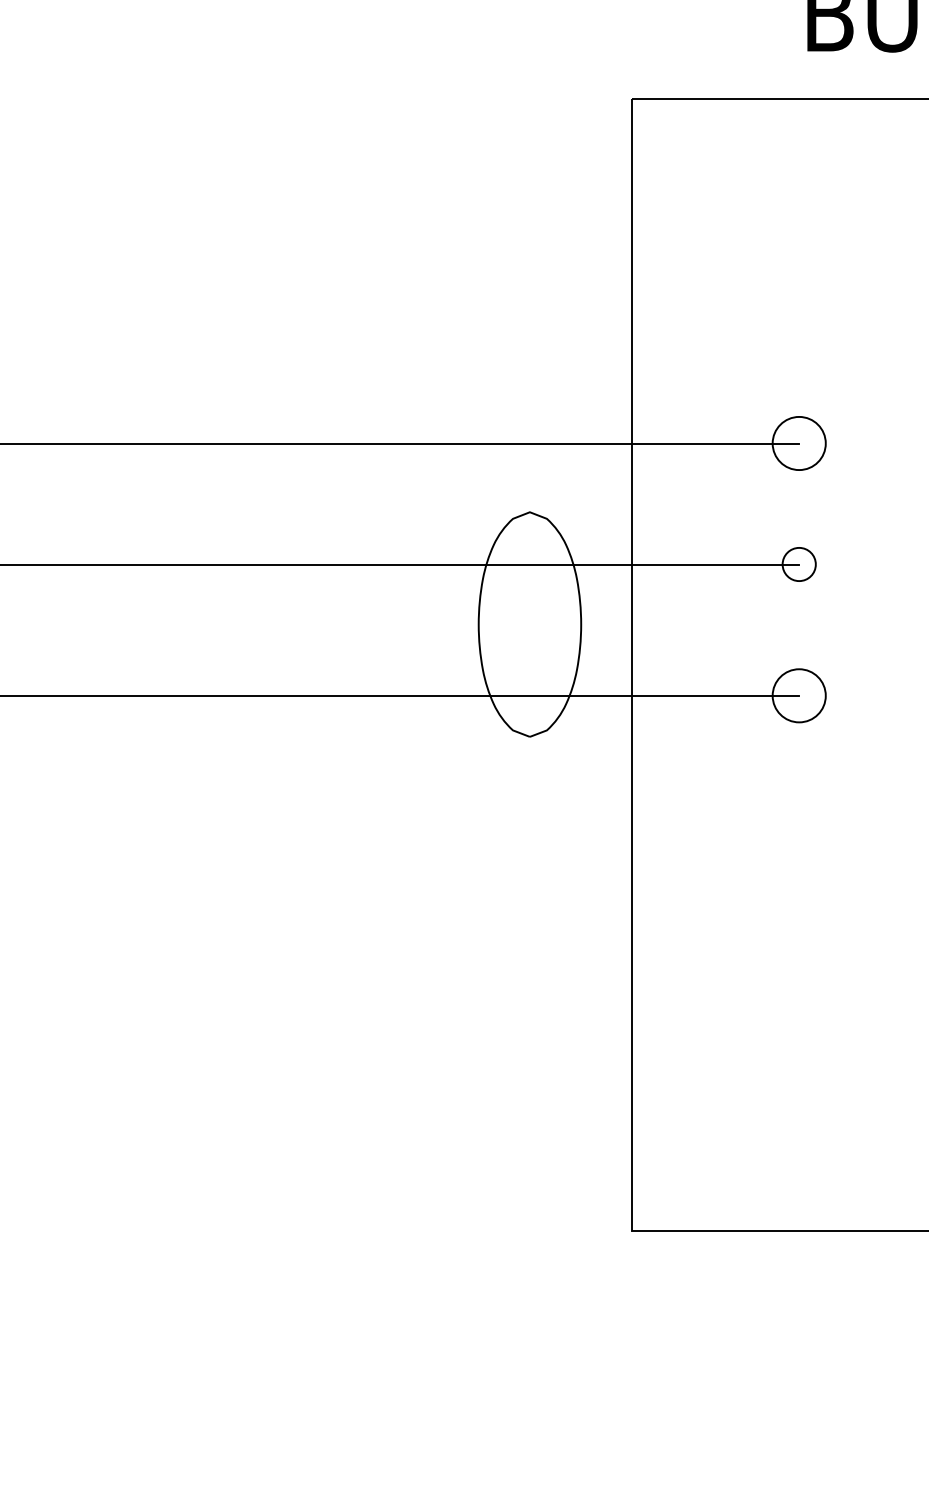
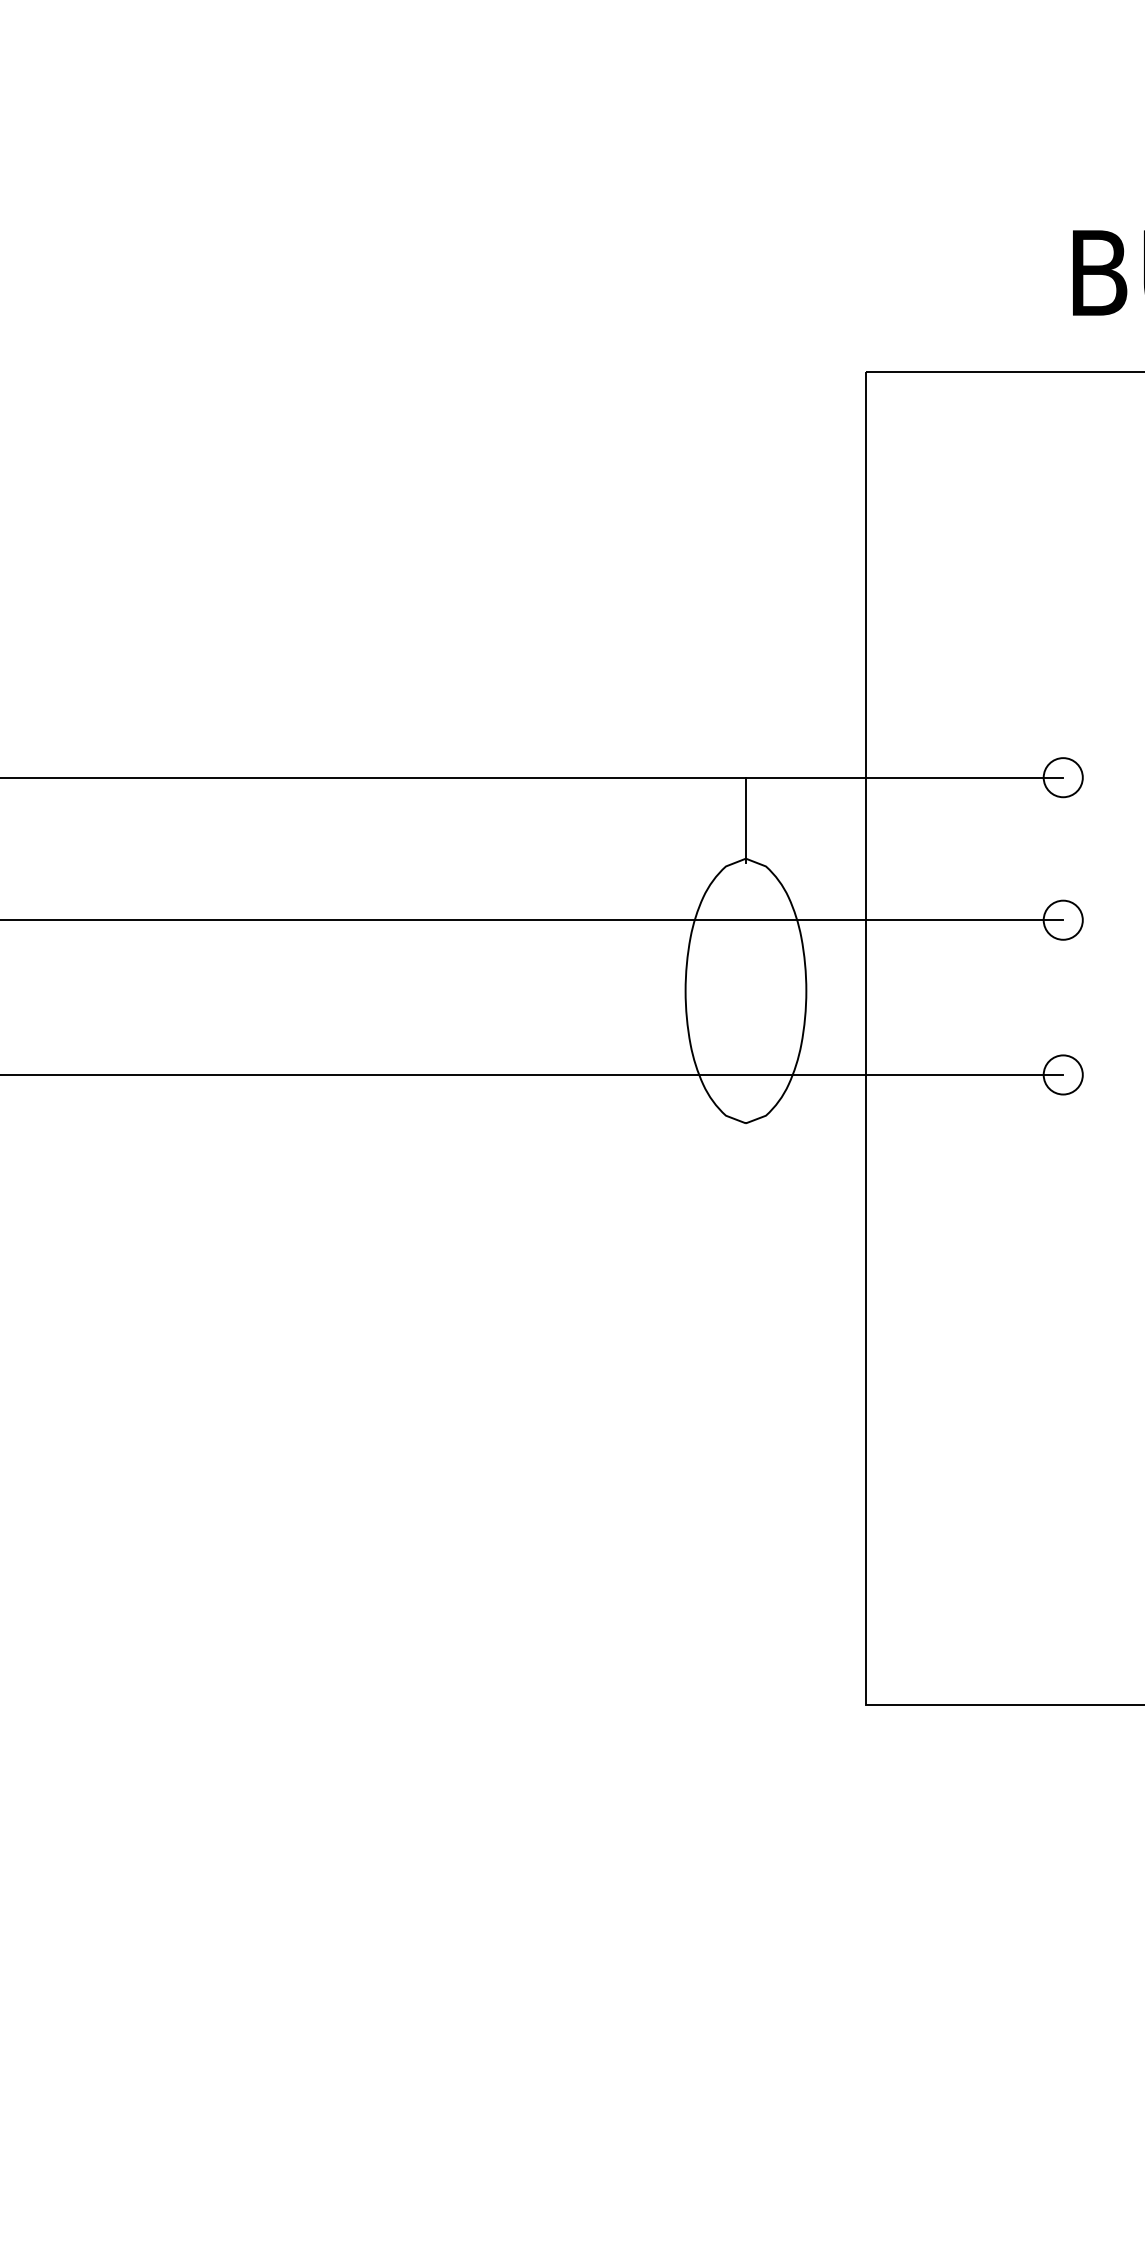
circle: (798, 443) -> (1062, 777), size x0.62
line: (529, 479) -> (745, 819), added
circle: (798, 695) -> (1062, 1074), size x0.62

